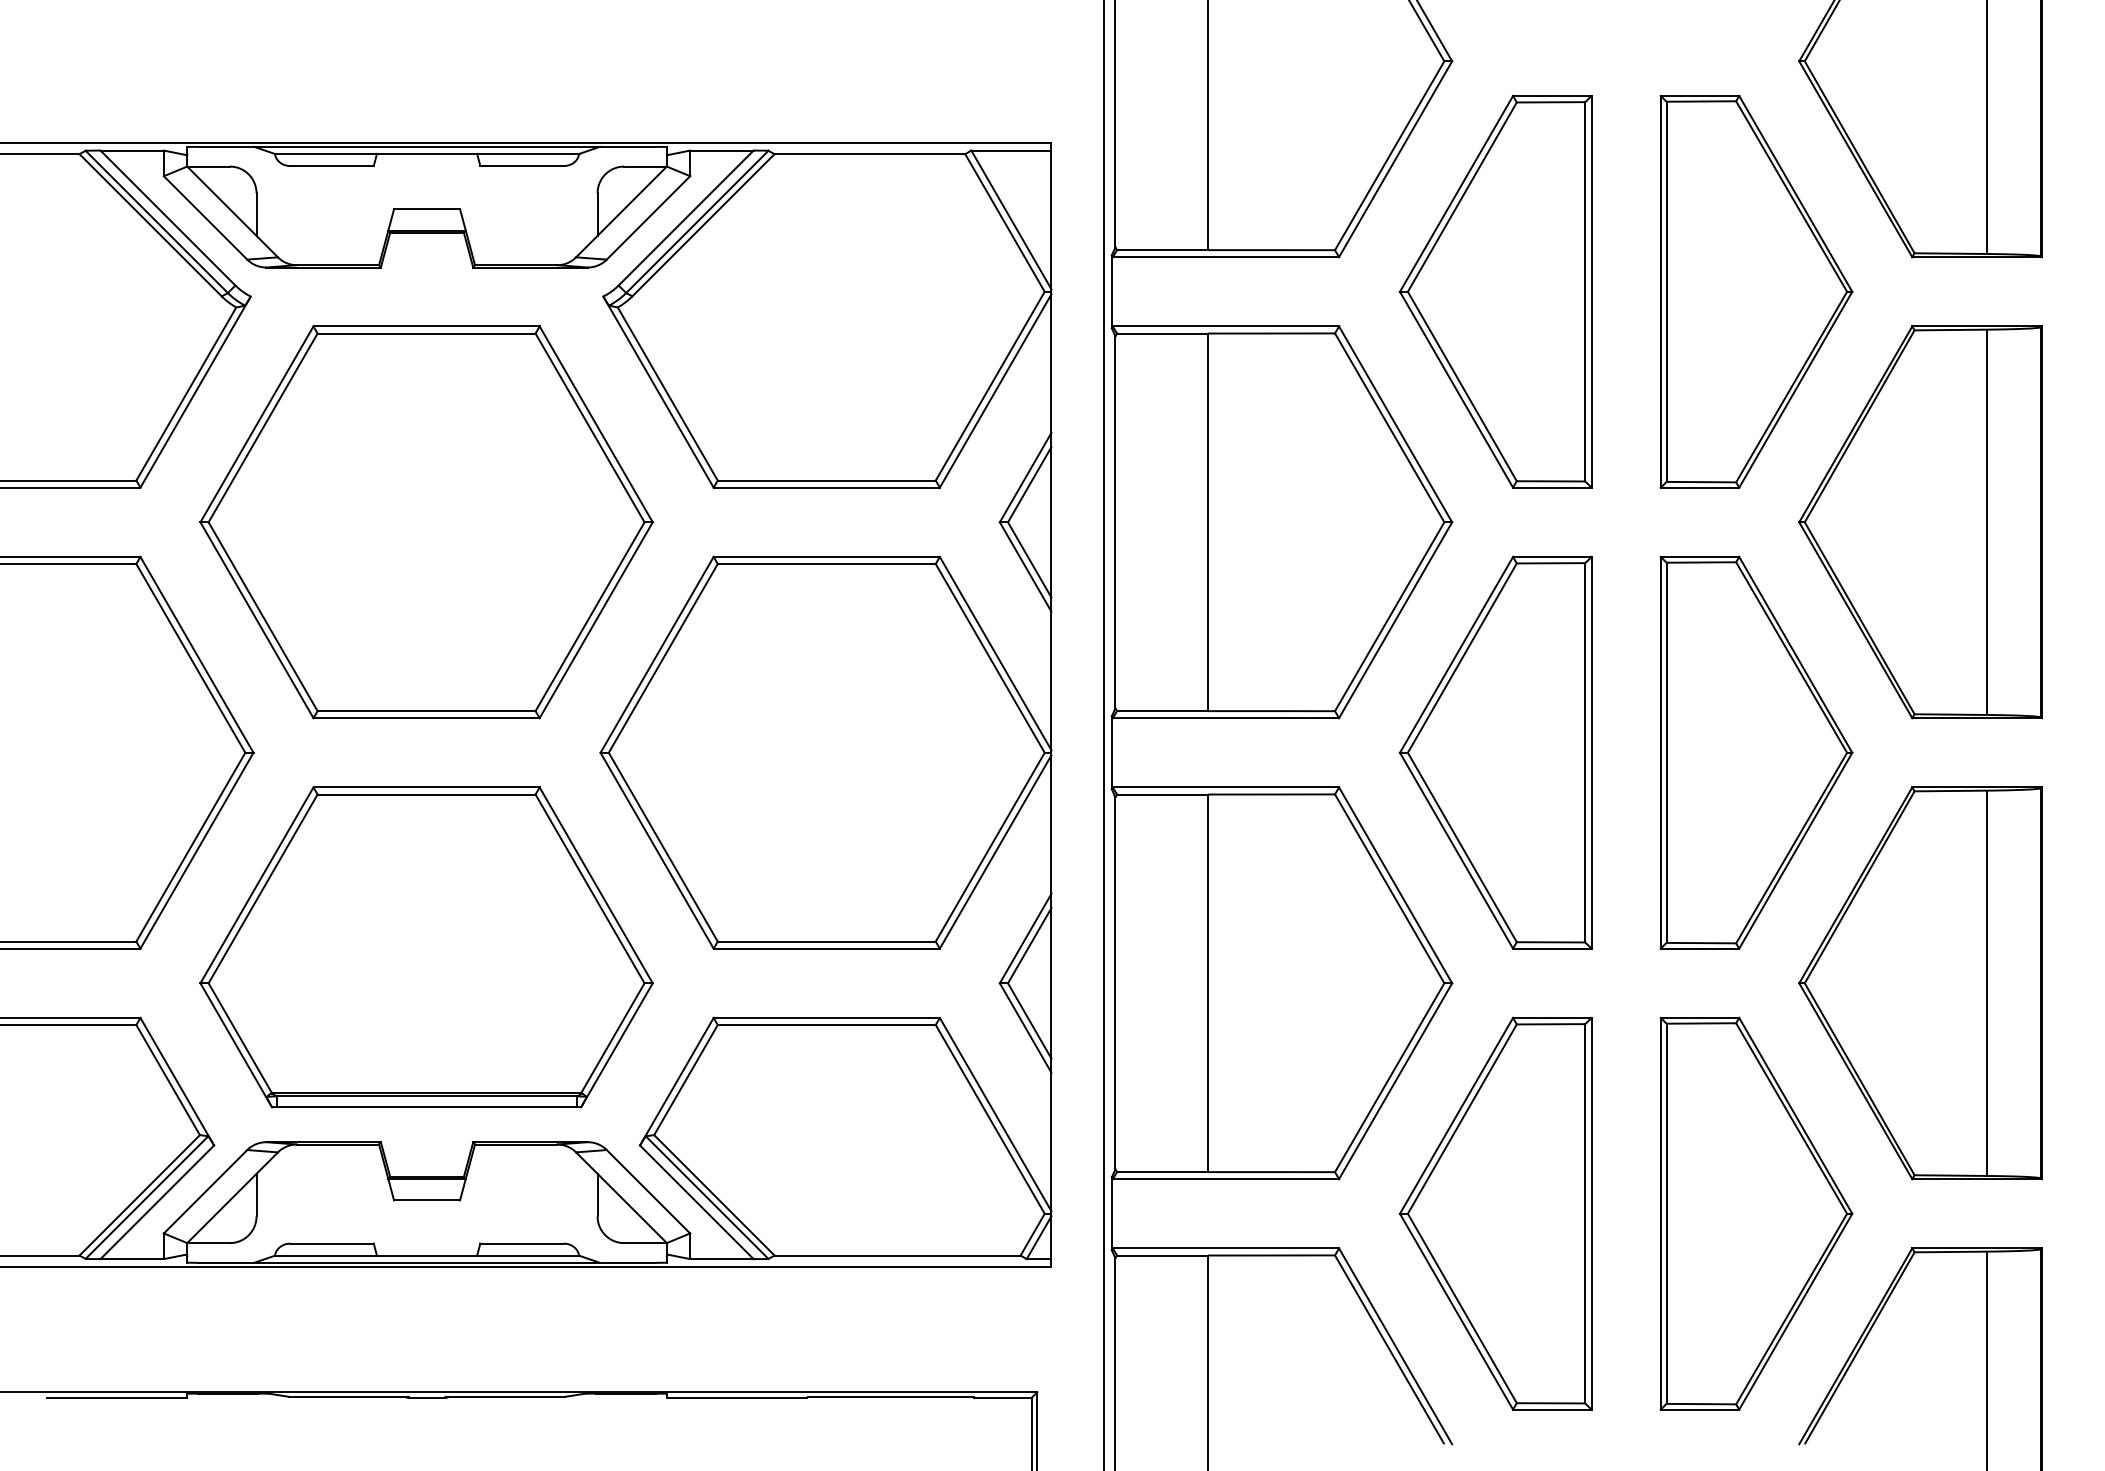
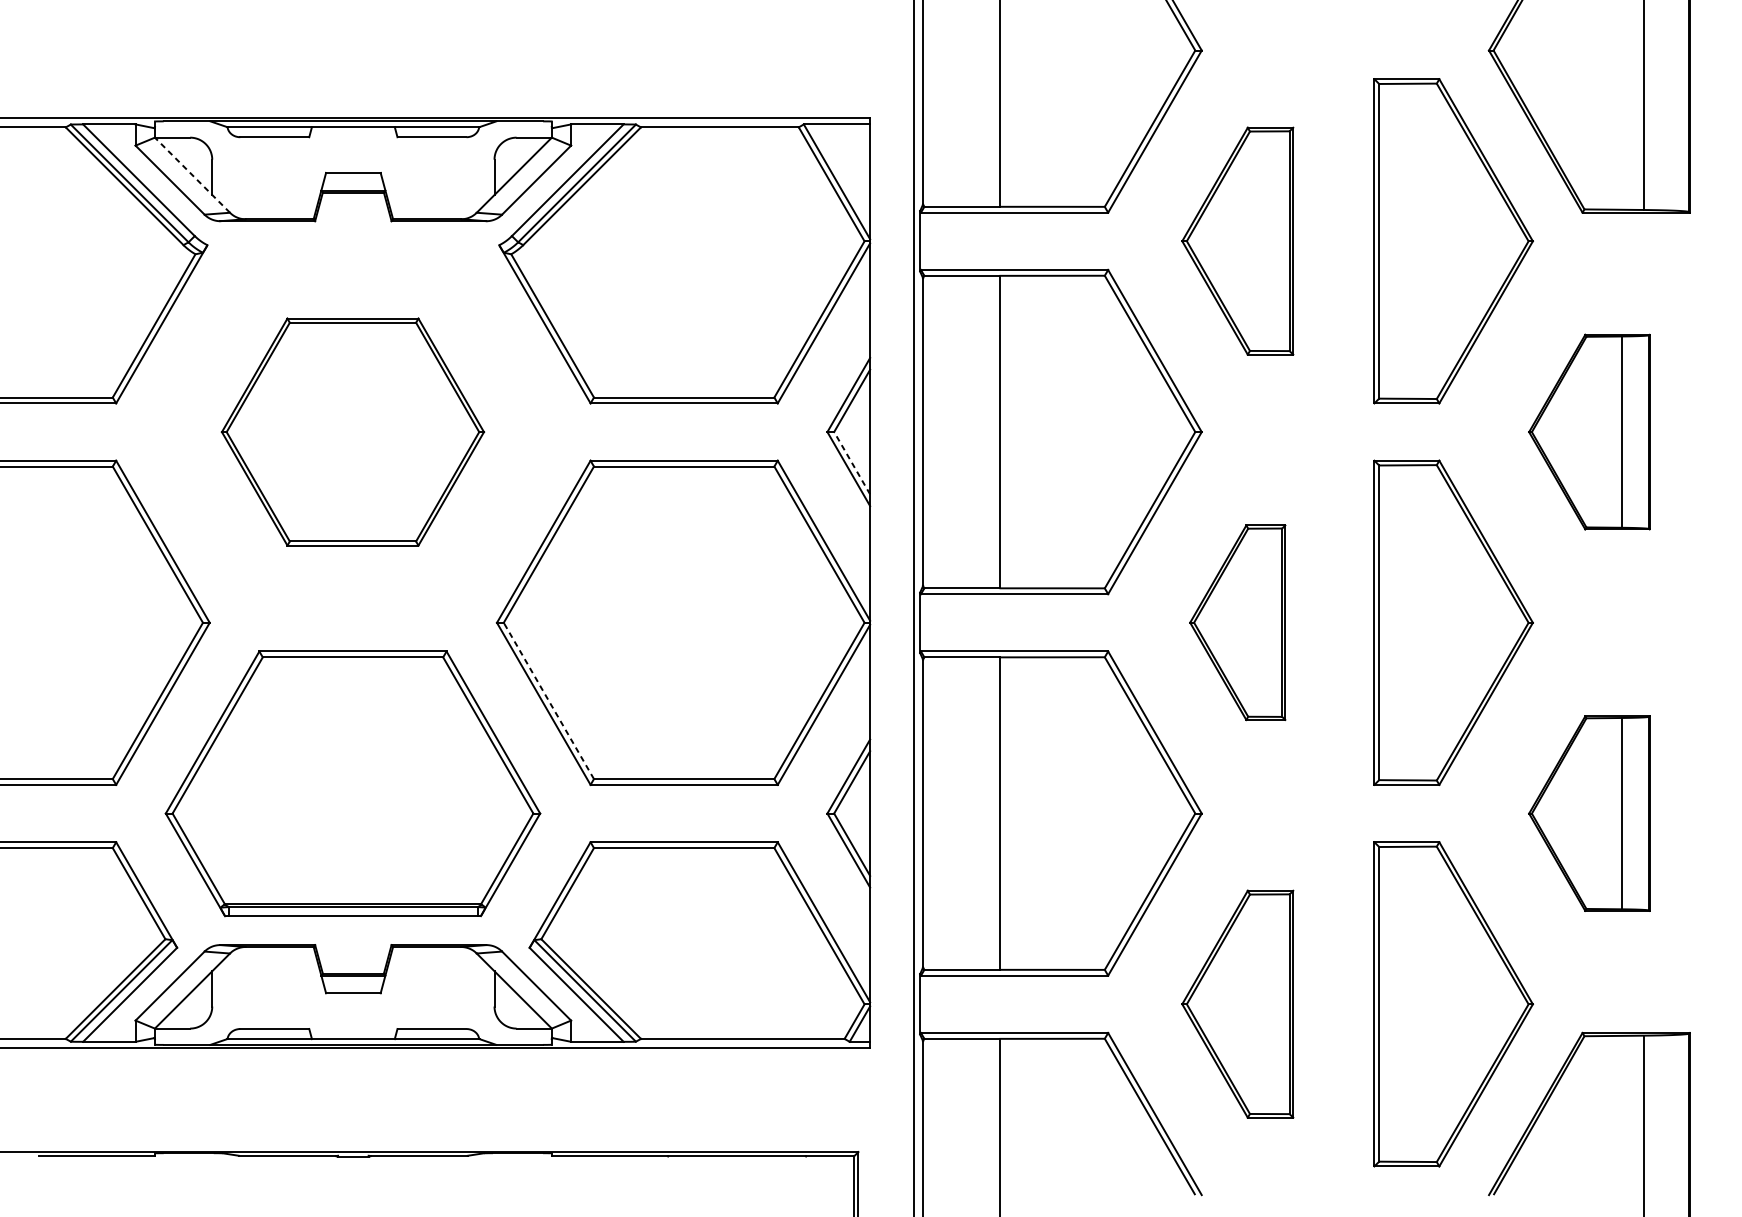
line: (232, 211) -> (192, 174), solid -> dashed
part: (1495, 291) -> (1237, 241), size x0.7
part: (426, 522) -> (352, 432), size x0.7
part: (1920, 522) -> (1589, 432), size x0.6
line: (1029, 559) -> (851, 462), solid -> dashed
part: (1495, 752) -> (1237, 622), size x0.6
line: (663, 846) -> (549, 700), solid -> dashed
part: (1920, 983) -> (1589, 813), size x0.6
part: (1495, 1213) -> (1237, 1004), size x0.7

